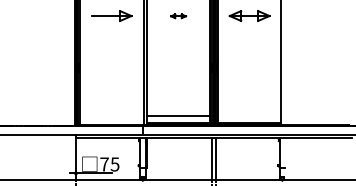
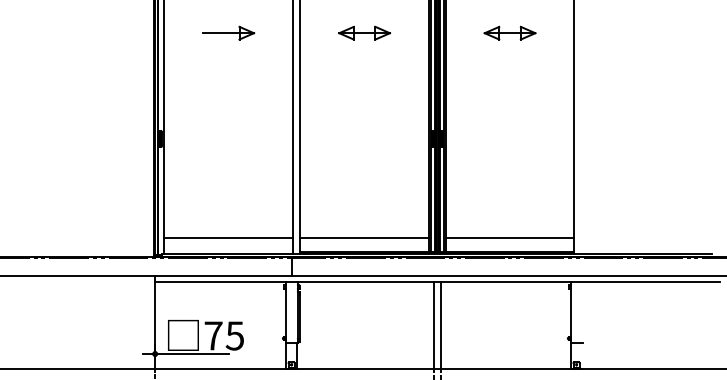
part: (112, 16) -> (229, 33), size x0.62
part: (178, 16) -> (364, 33), size x1.67
part: (249, 16) -> (509, 33), size x0.62
line: (111, 116) -> (227, 237), added
line: (249, 116) -> (509, 237), added

